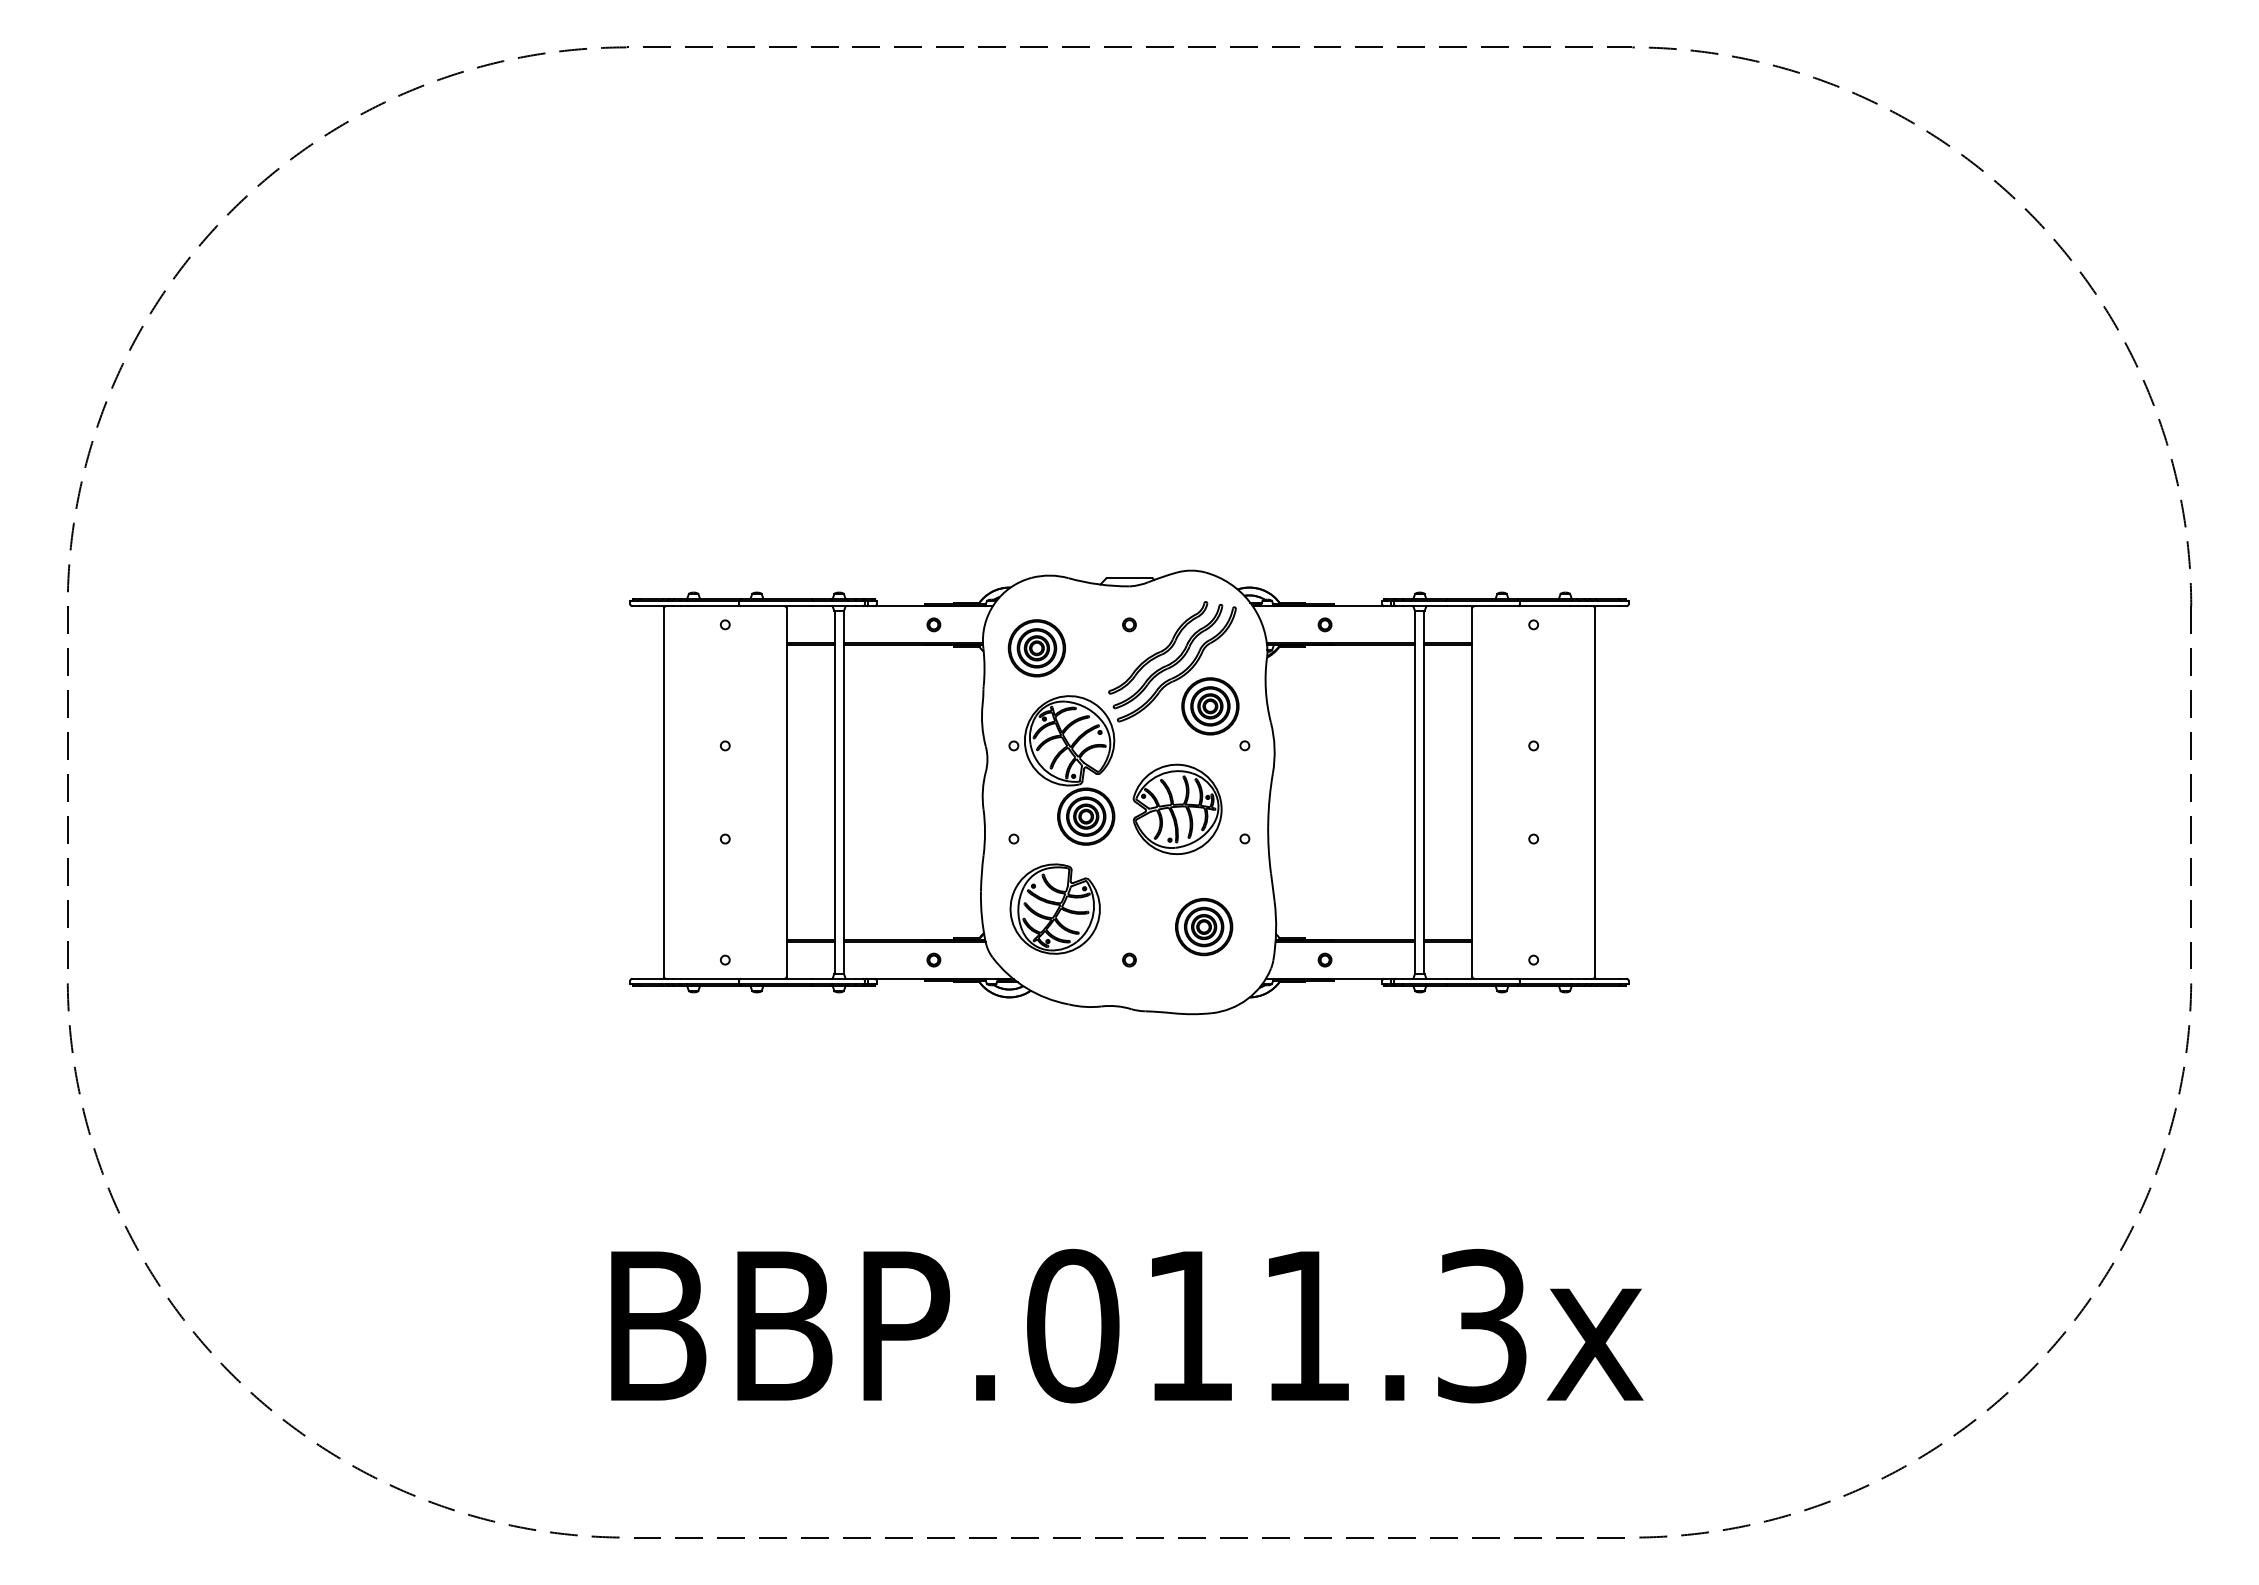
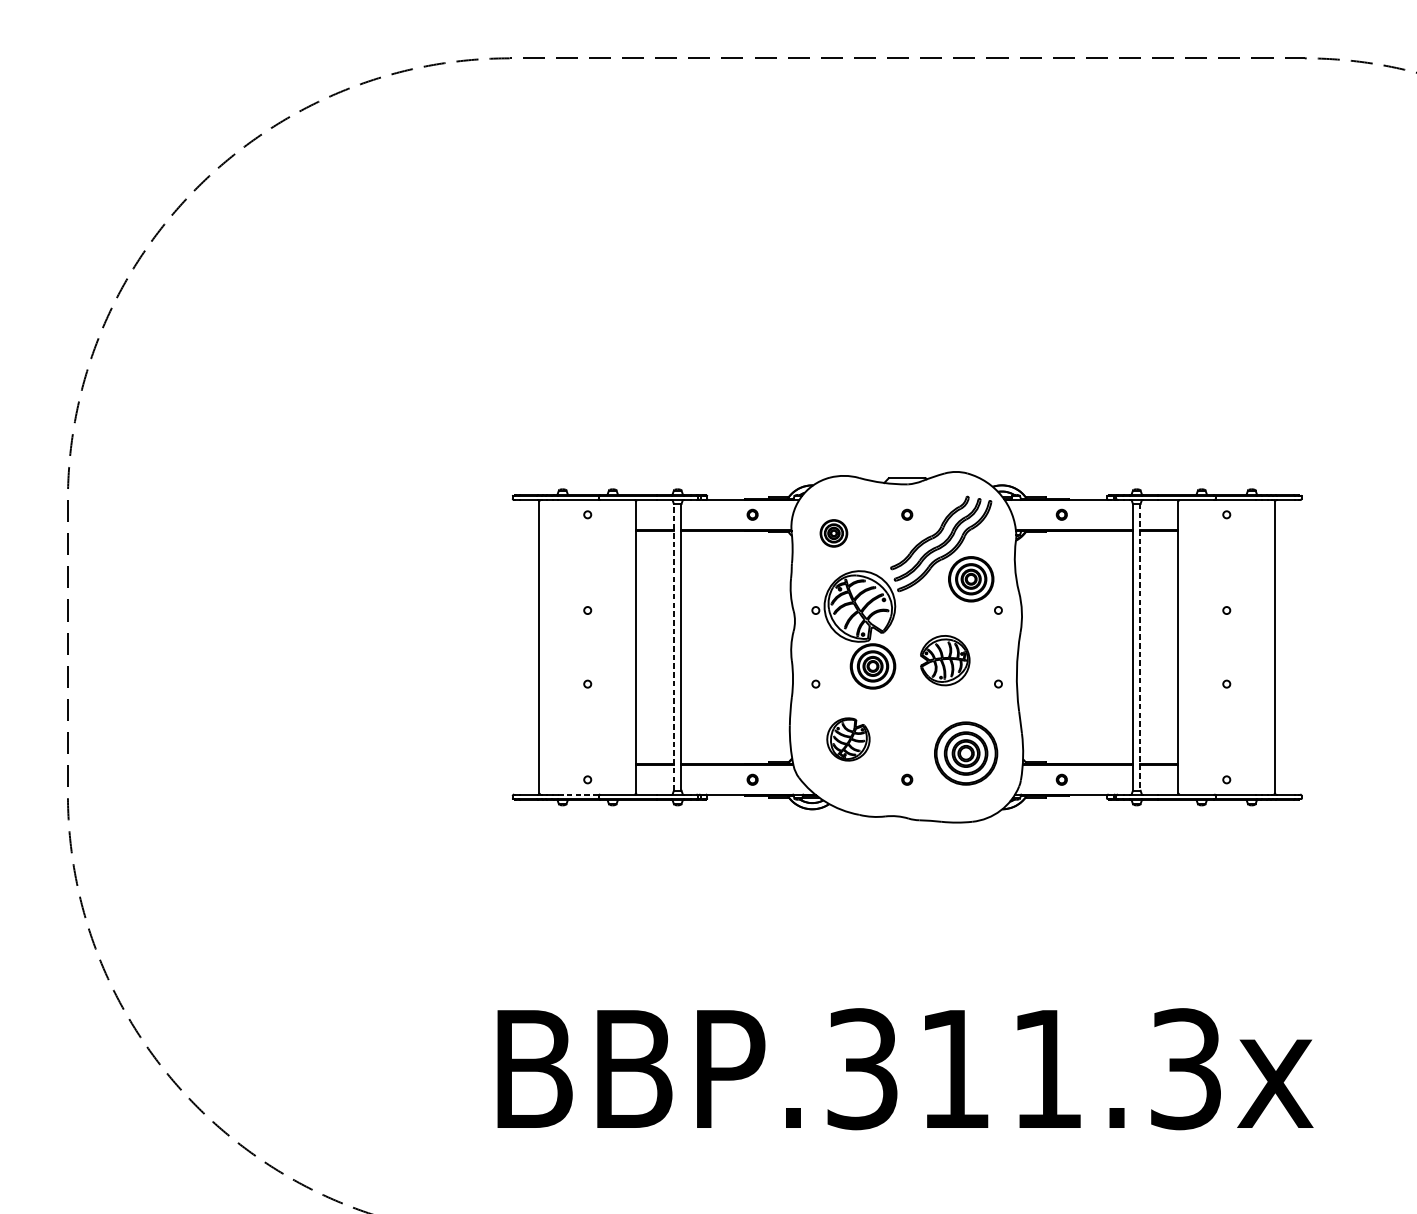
part: (1036, 648) -> (833, 533), size x0.6
line: (834, 792) -> (674, 647), solid -> dashed
line: (1424, 793) -> (1140, 648), solid -> dashed
part: (1177, 808) -> (945, 659), size x0.7
part: (1054, 908) -> (847, 739), size x0.6
part: (1204, 927) -> (966, 754), size x1.4
line: (713, 978) -> (578, 794), solid -> dashed
text: (1073, 1325) -> (862, 1068), BBP.011.3x -> BBP.311.3x

